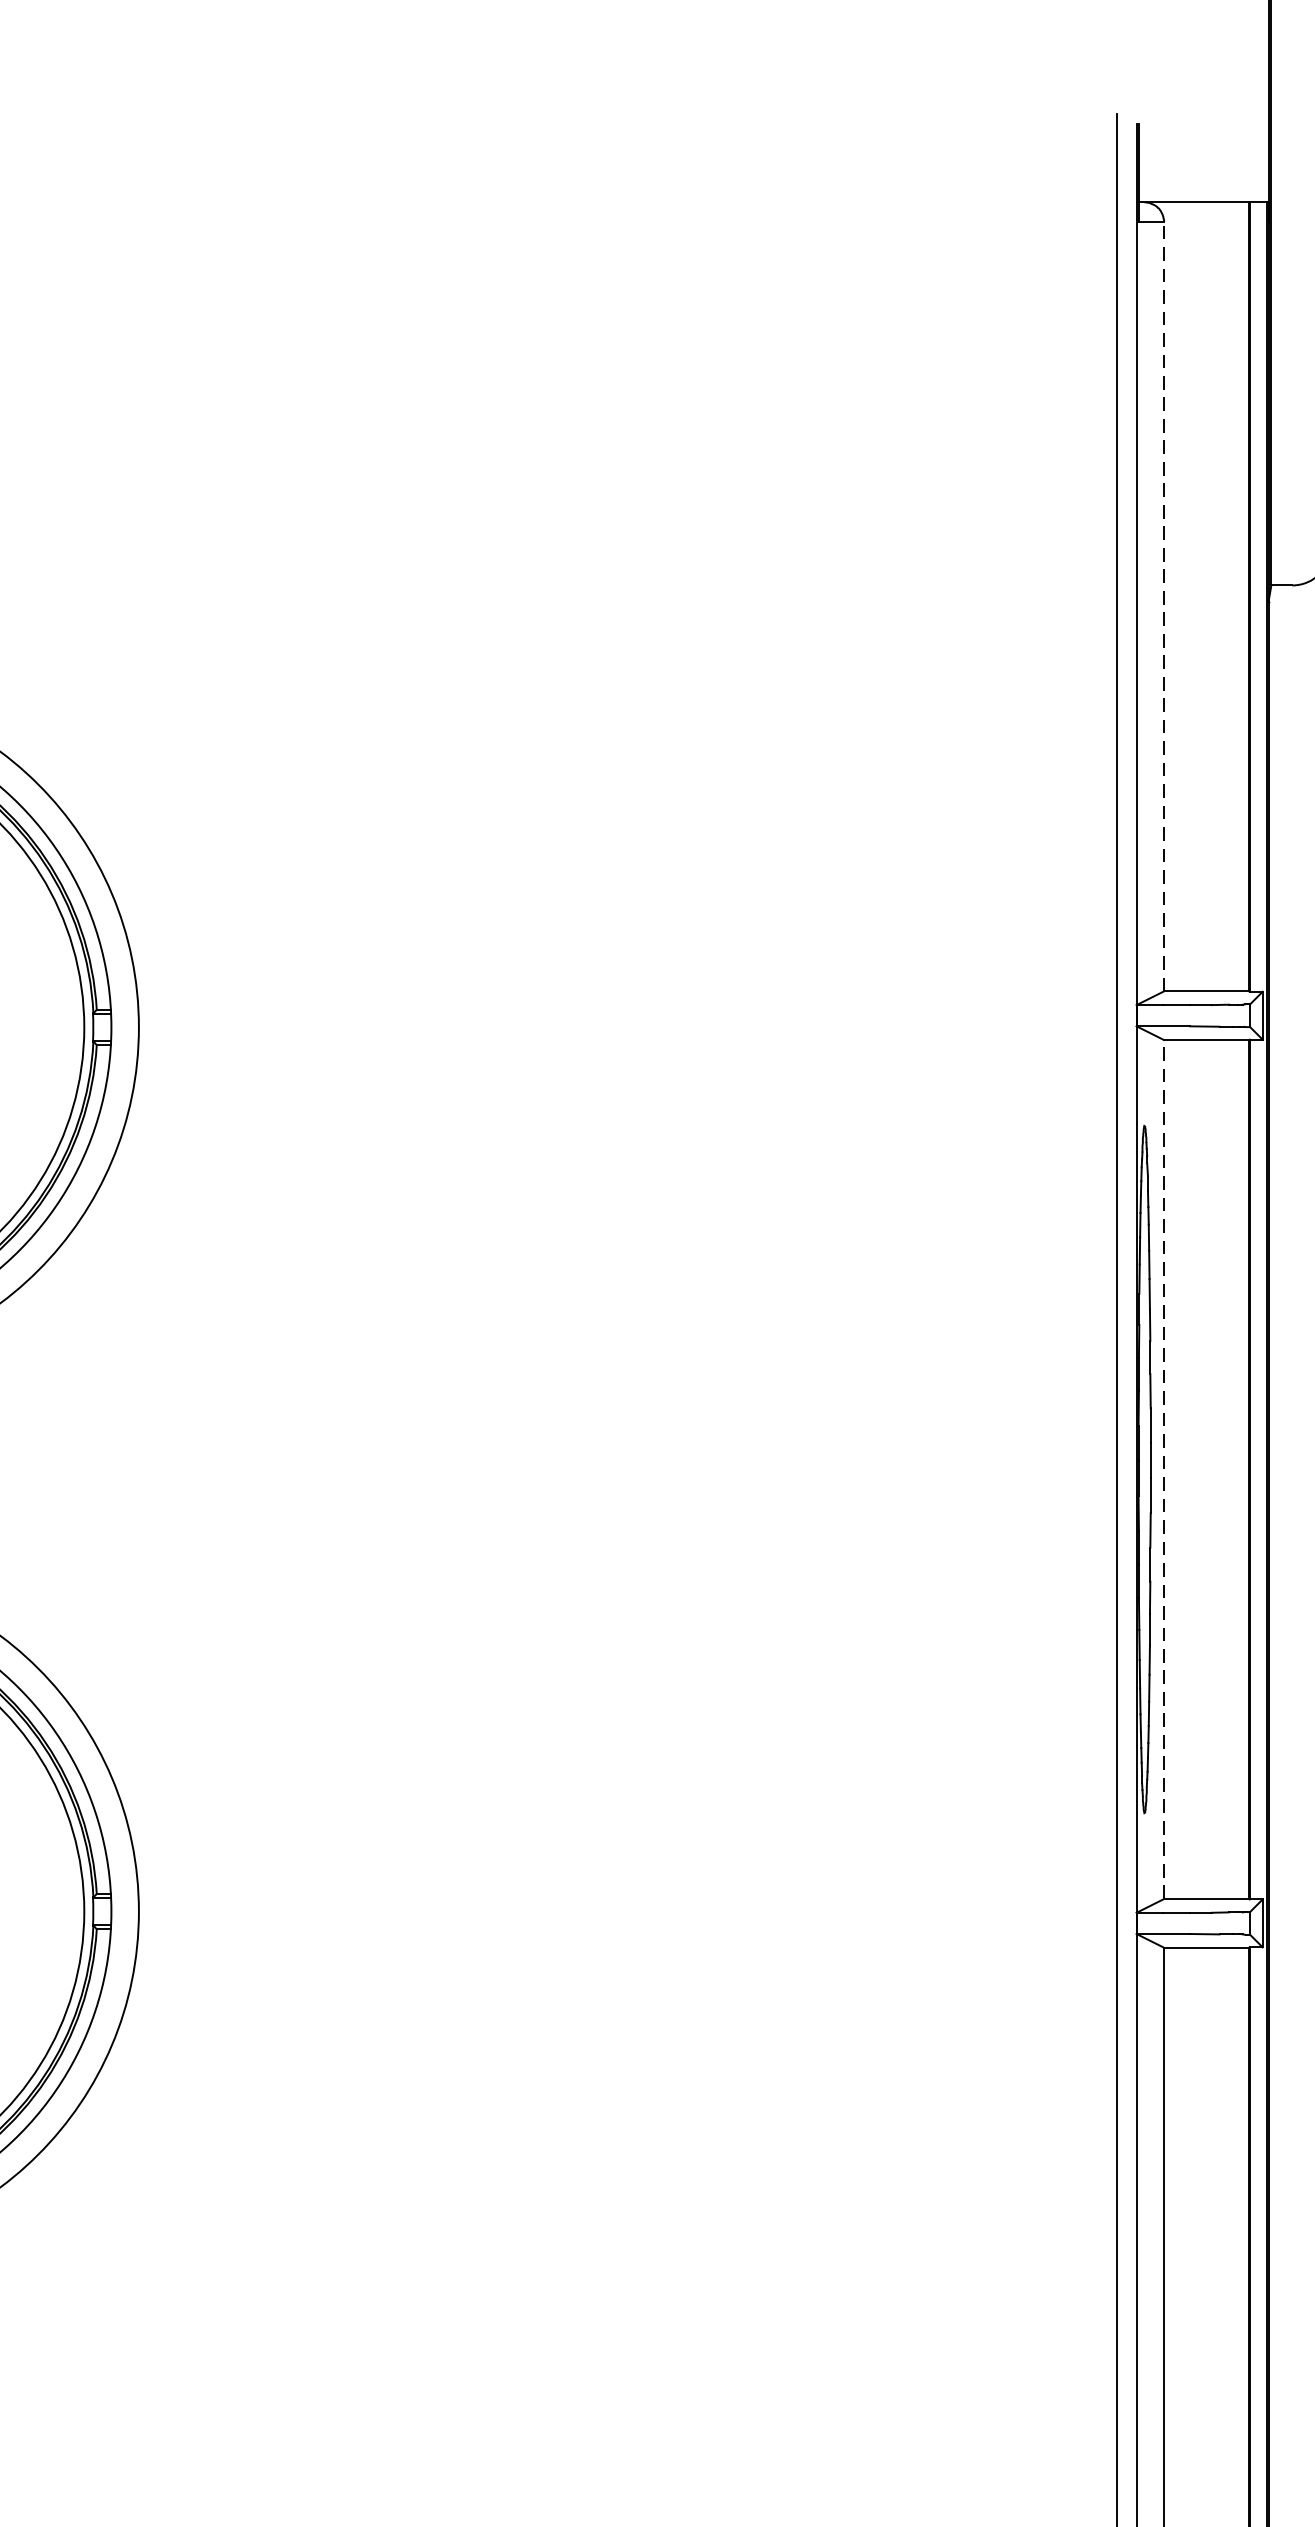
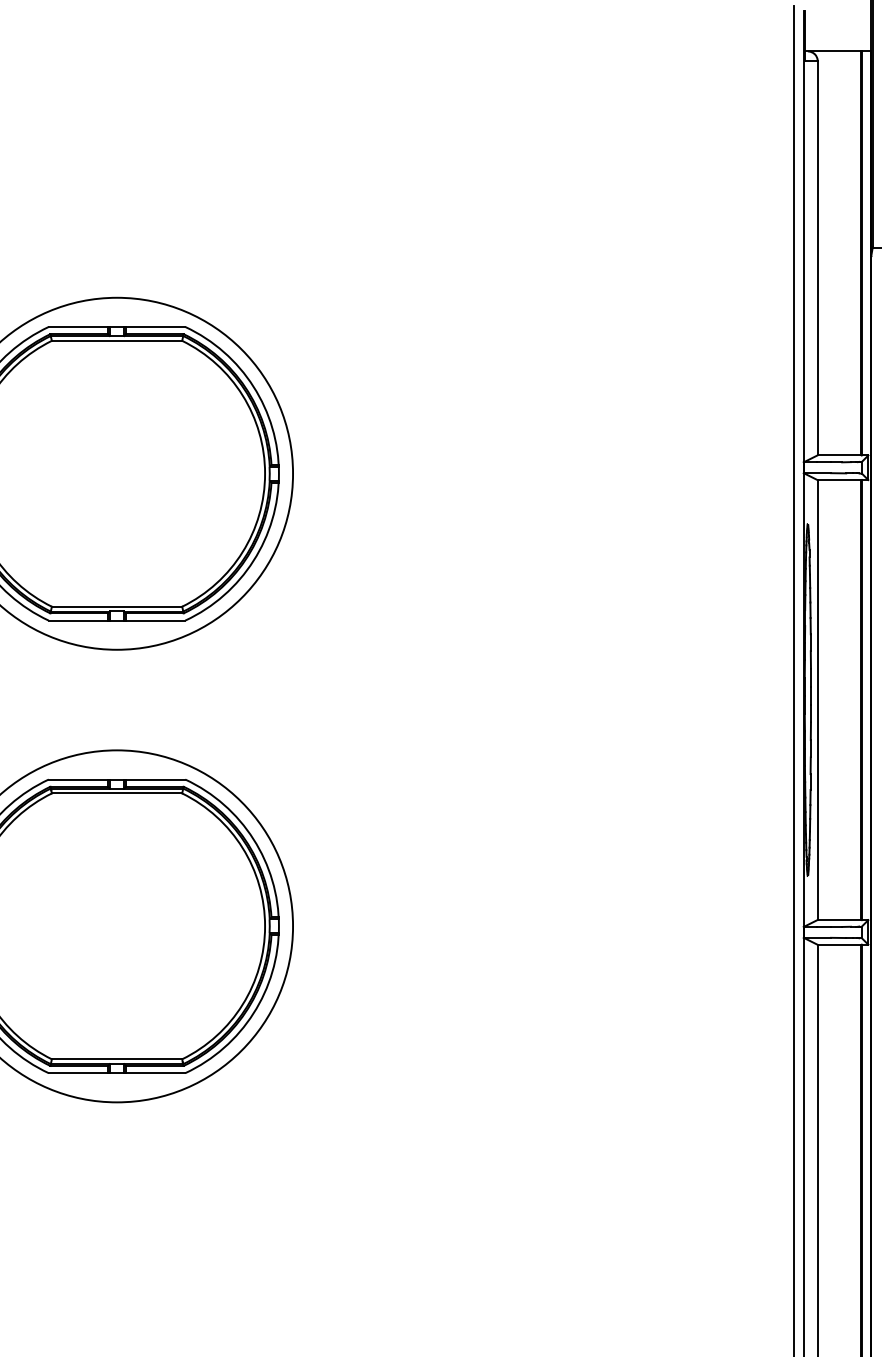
line: (1163, 606) -> (817, 258), dashed -> solid
line: (1163, 1470) -> (817, 700), dashed -> solid

